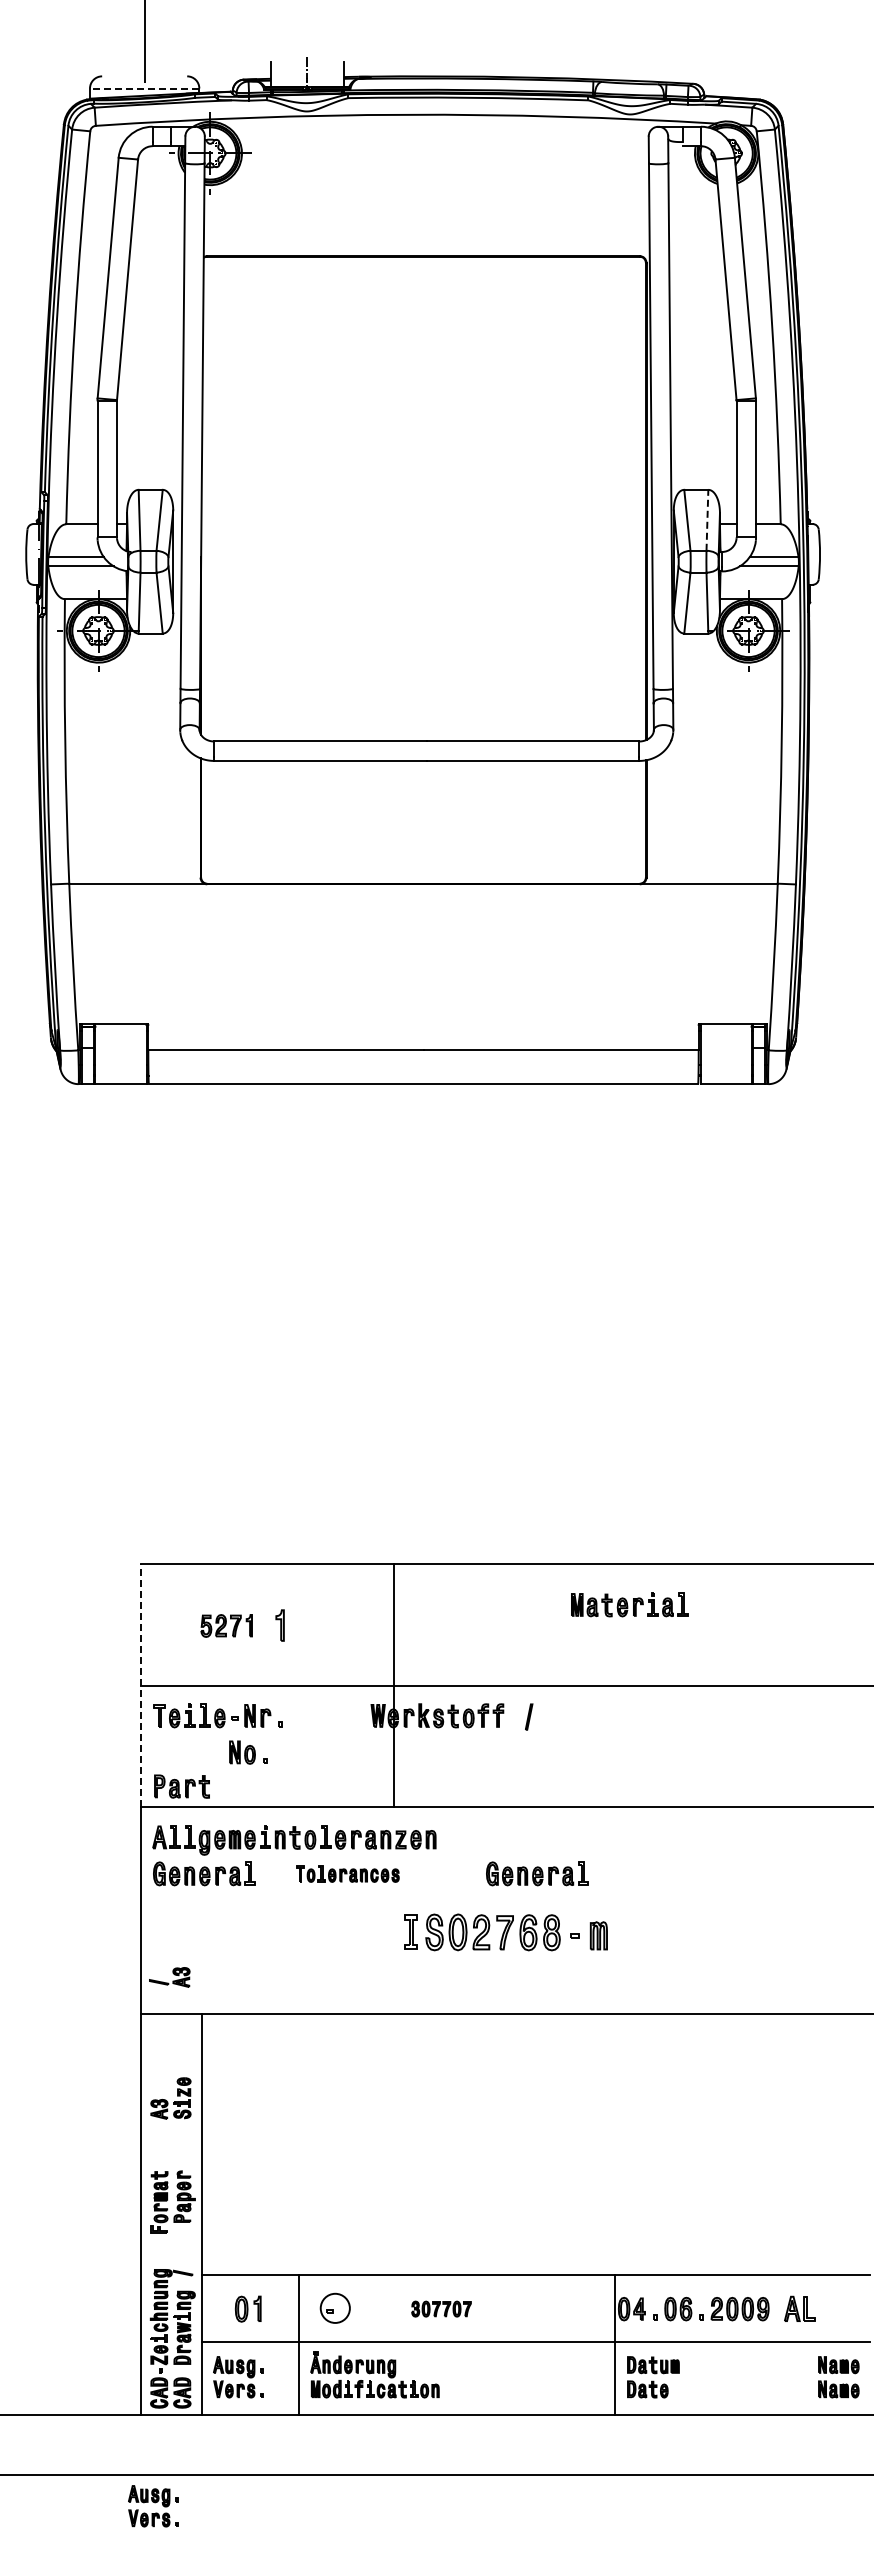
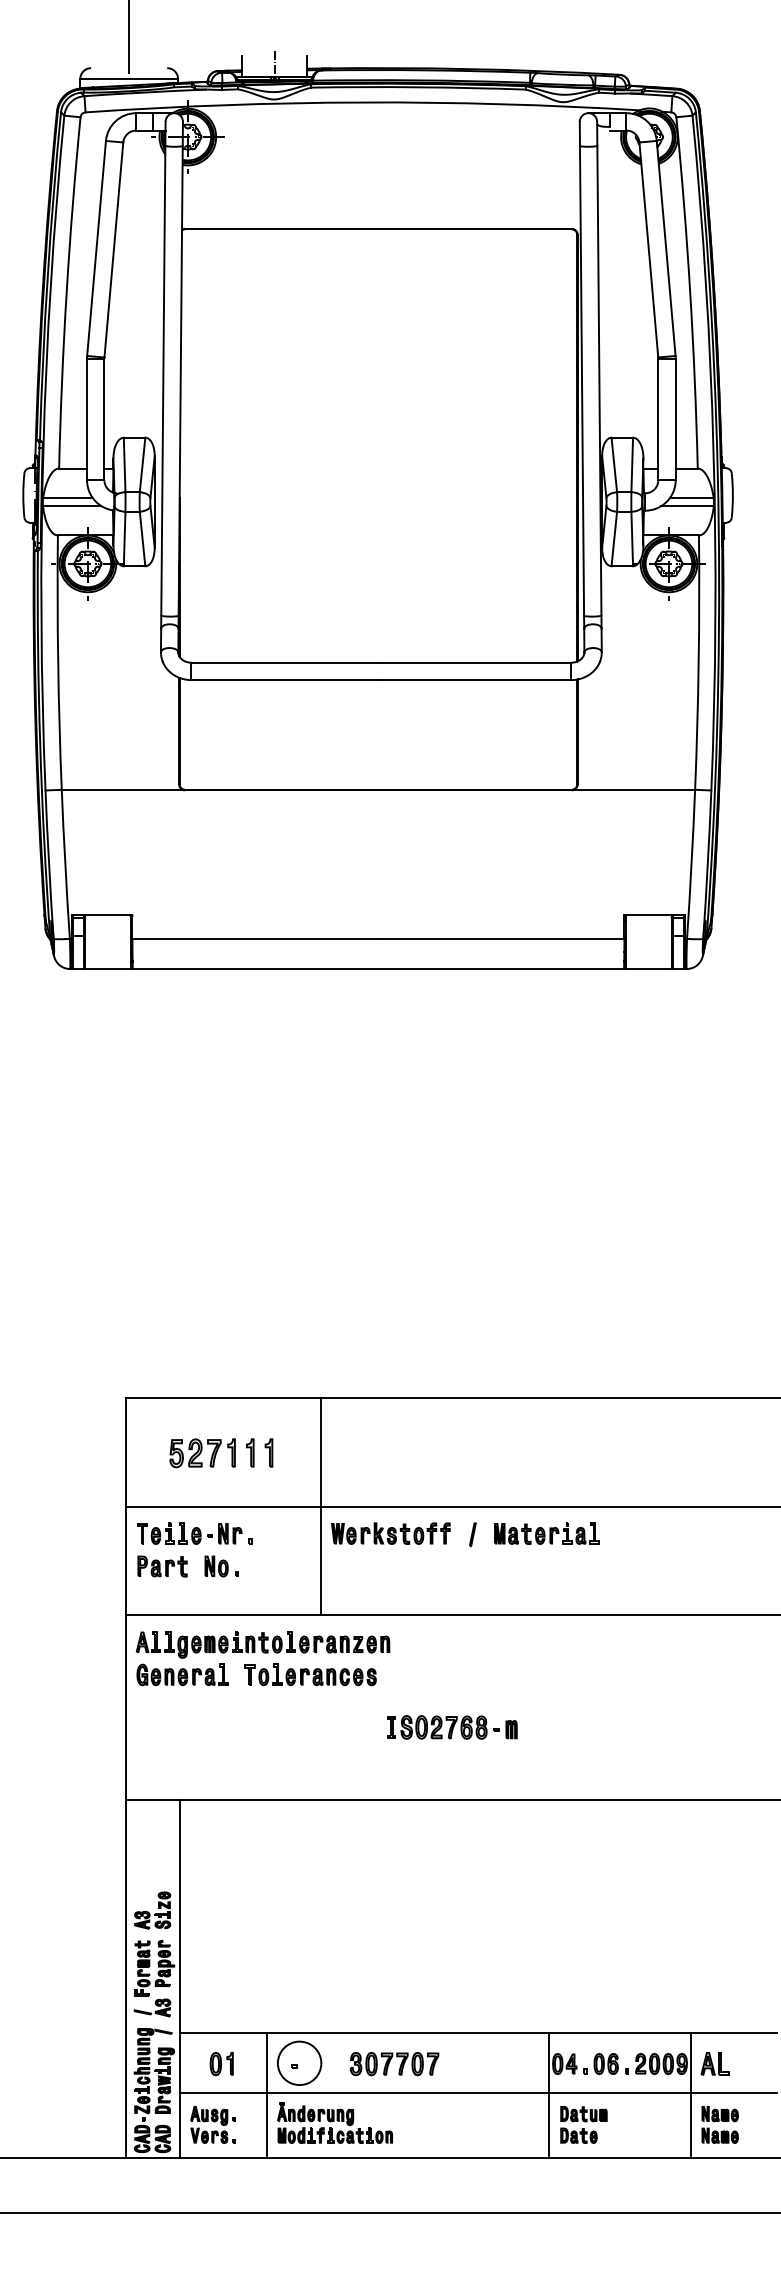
line: (144, 88) -> (129, 78), dashed -> solid
line: (707, 519) -> (632, 464), dashed -> solid
part: (629, 1604) -> (546, 1533), moved
part: (226, 1625) -> (202, 1452), size x1.43
part: (300, 1625) -> (268, 1452), added
line: (140, 1685) -> (125, 1506), dashed -> solid
line: (393, 1685) -> (321, 1506), moved
part: (181, 1786) -> (162, 1566), moved
part: (347, 1873) -> (310, 1674), size x1.43
part: (537, 1873) -> (480, 1674), removed
part: (506, 1932) -> (452, 1727), size x0.71
part: (169, 1977) -> (152, 2008), moved
part: (170, 2098) -> (152, 1910), moved
circle: (335, 2308) -> (299, 2063), size x1.67
part: (441, 2308) -> (394, 2063), size x1.67
line: (772, 2344) -> (690, 2095), added
part: (838, 2377) -> (719, 2125), moved
part: (153, 2506) -> (137, 2240), removed

